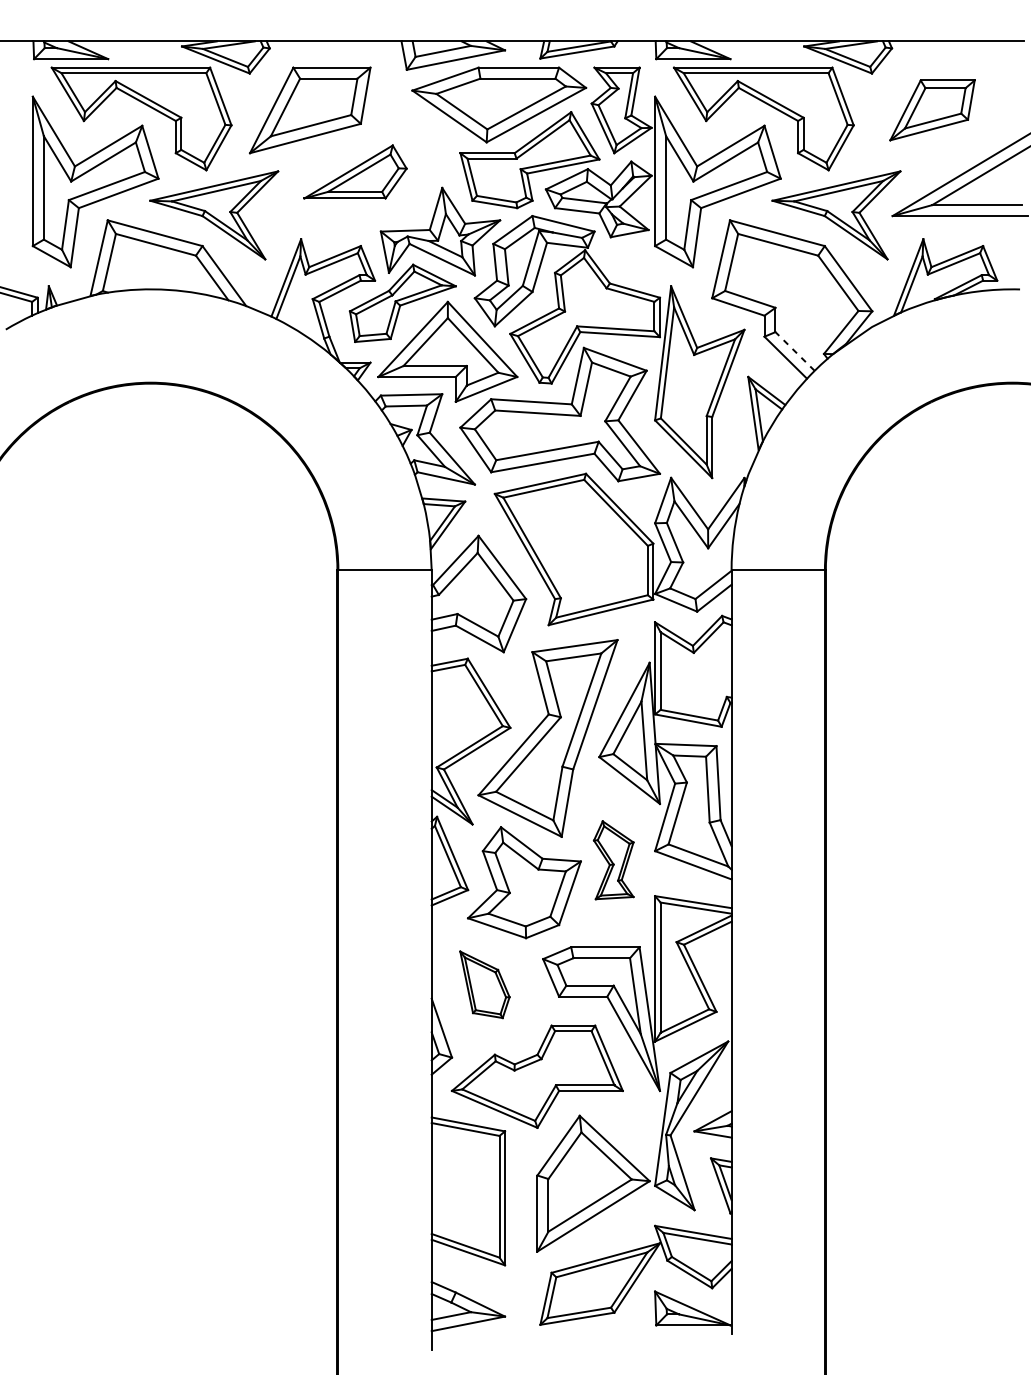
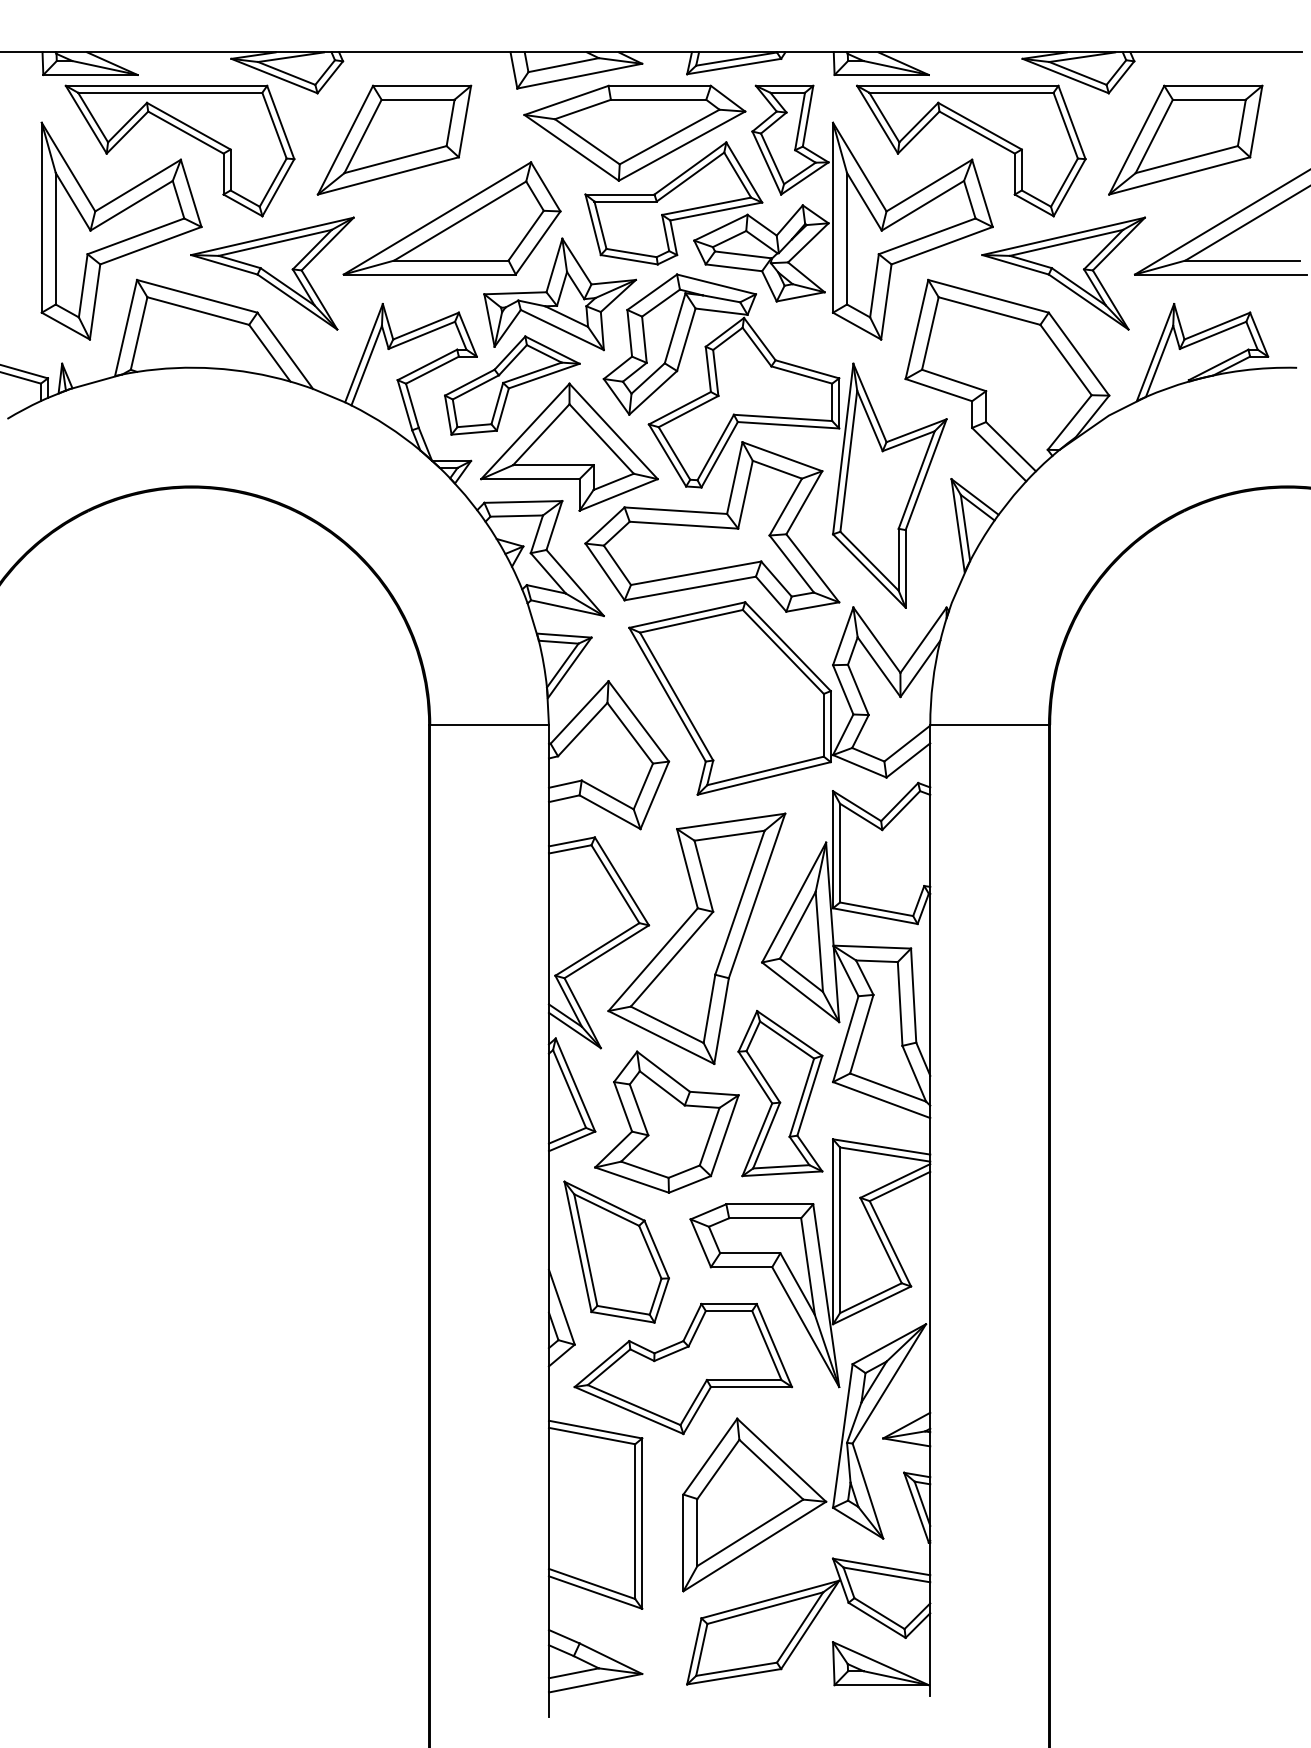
part: (932, 109) -> (1185, 139), size x1.43
part: (355, 172) -> (451, 218), size x1.67
line: (794, 351) -> (1010, 446), dashed -> solid
part: (613, 860) -> (780, 1093), size x1.67
part: (484, 984) -> (616, 1251), size x1.67

